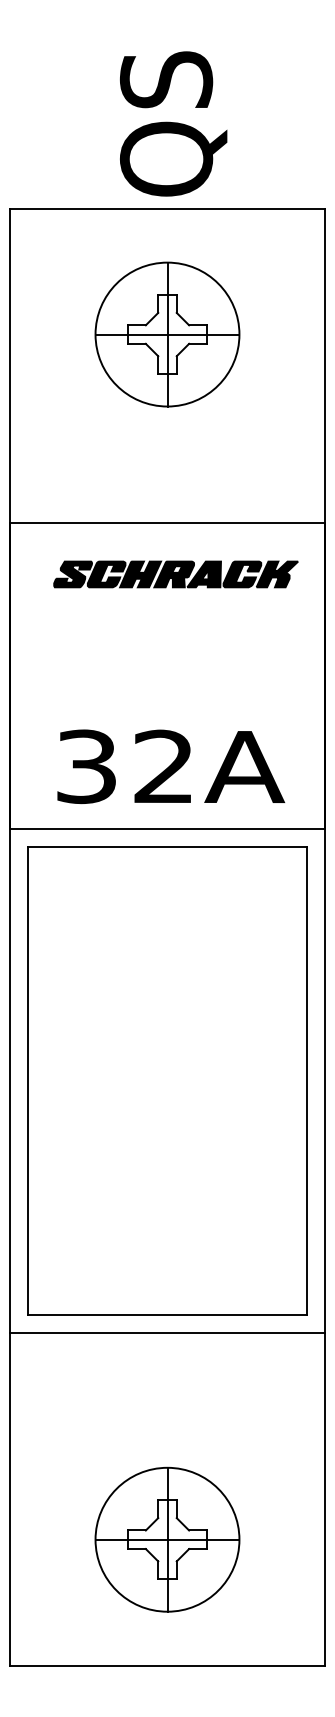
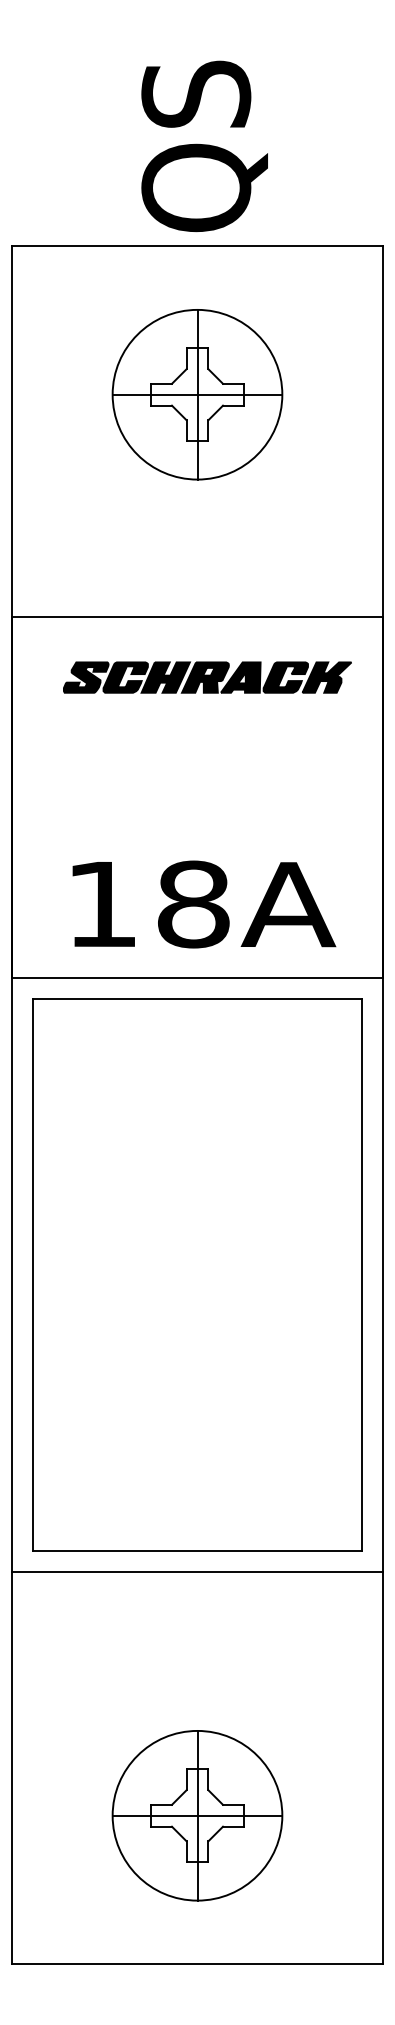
text: (125, 766) -> (148, 904), 32A -> 18A

